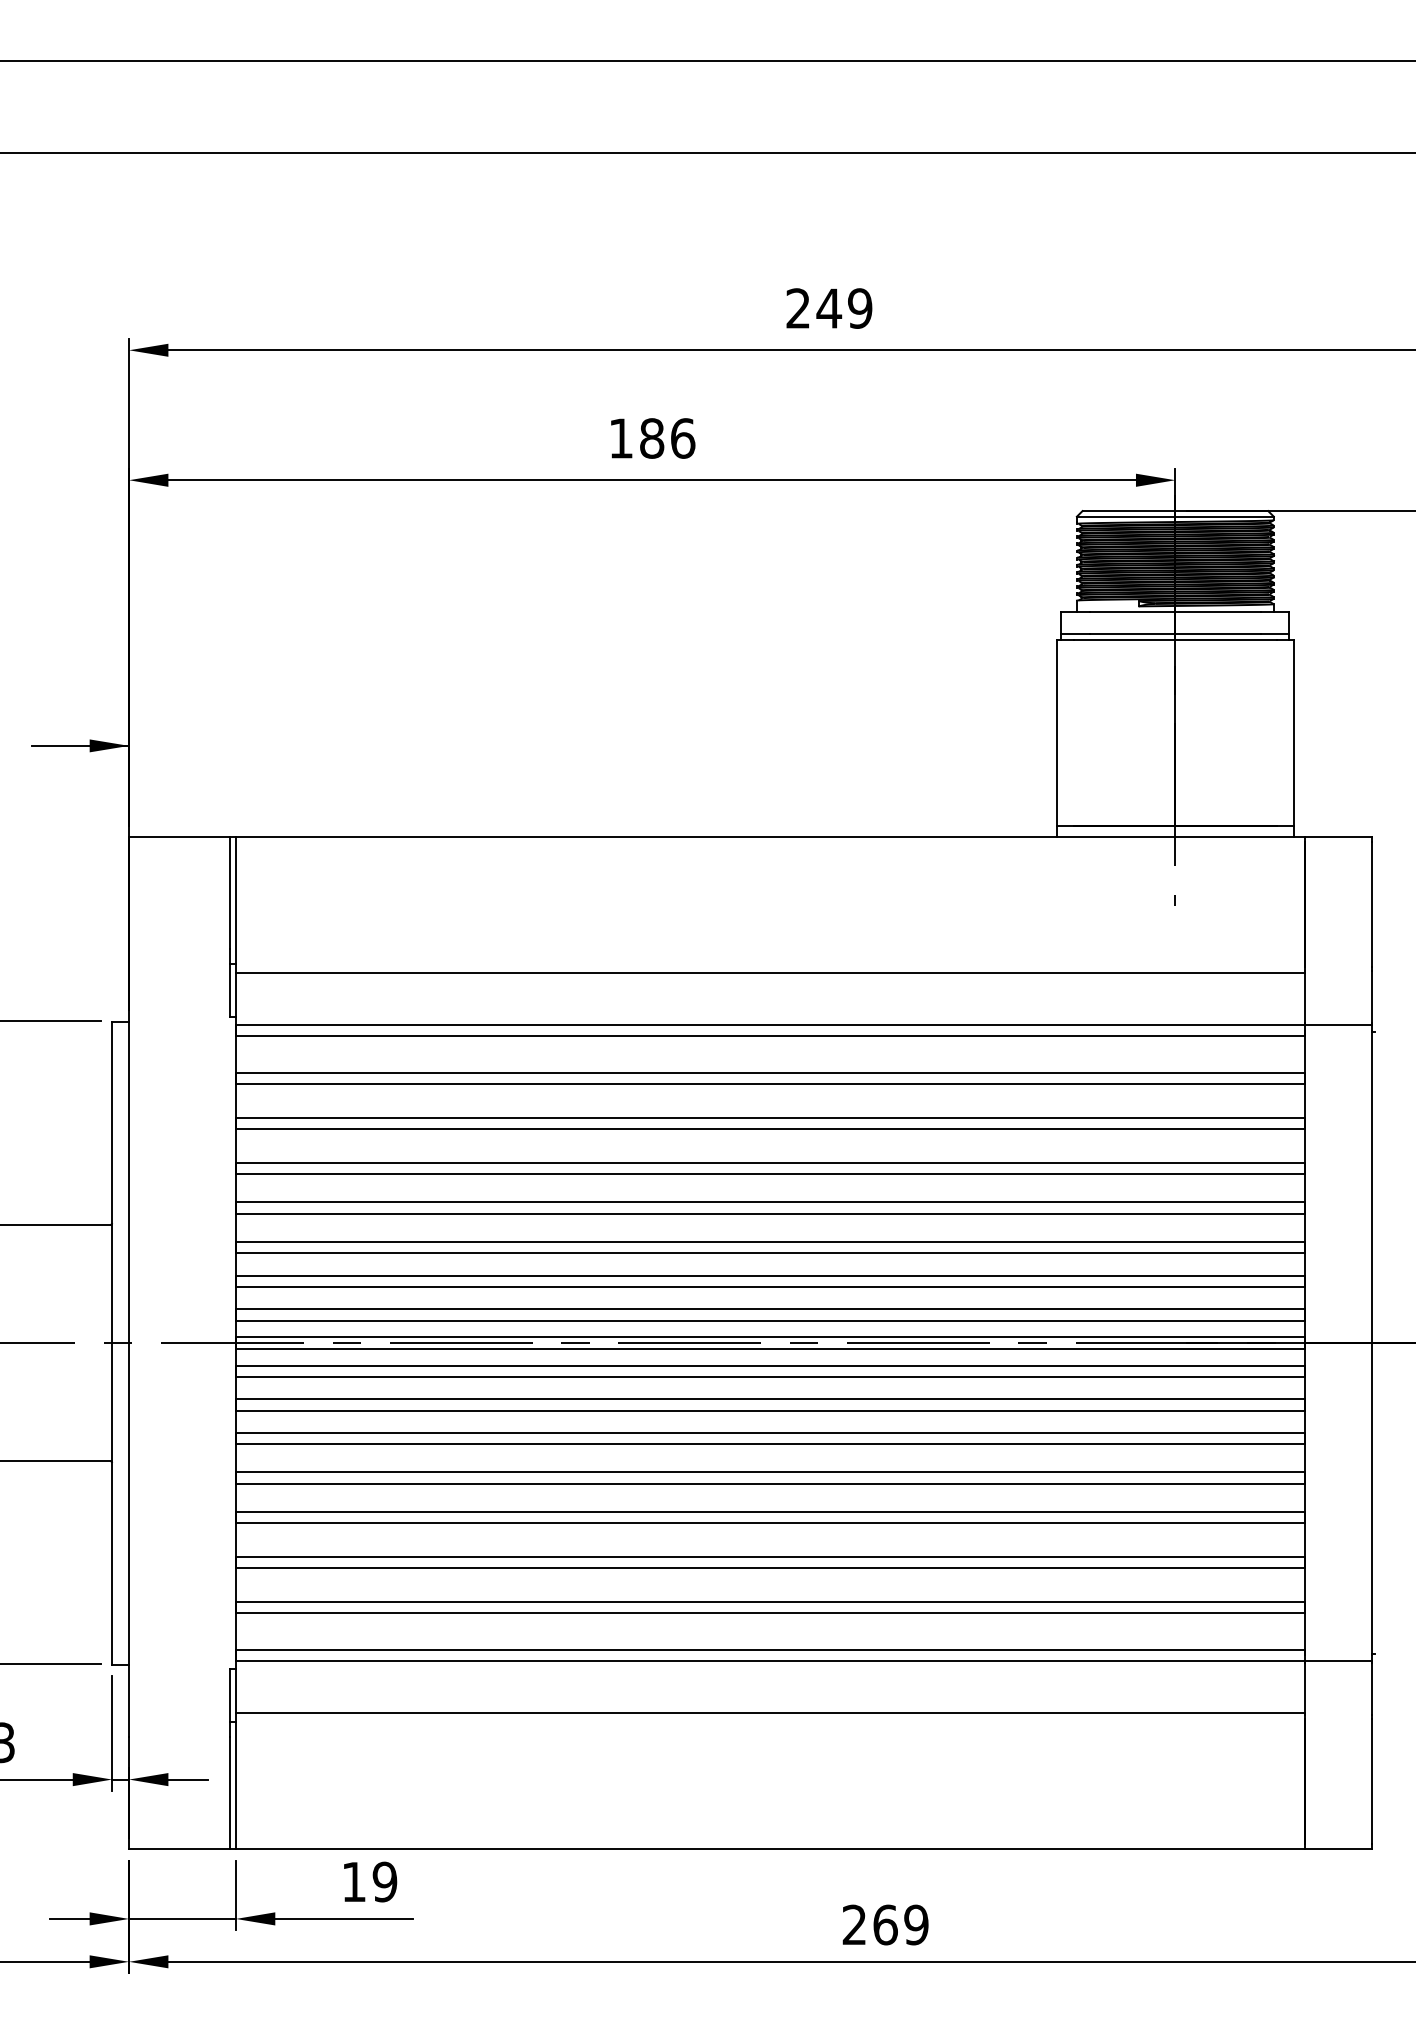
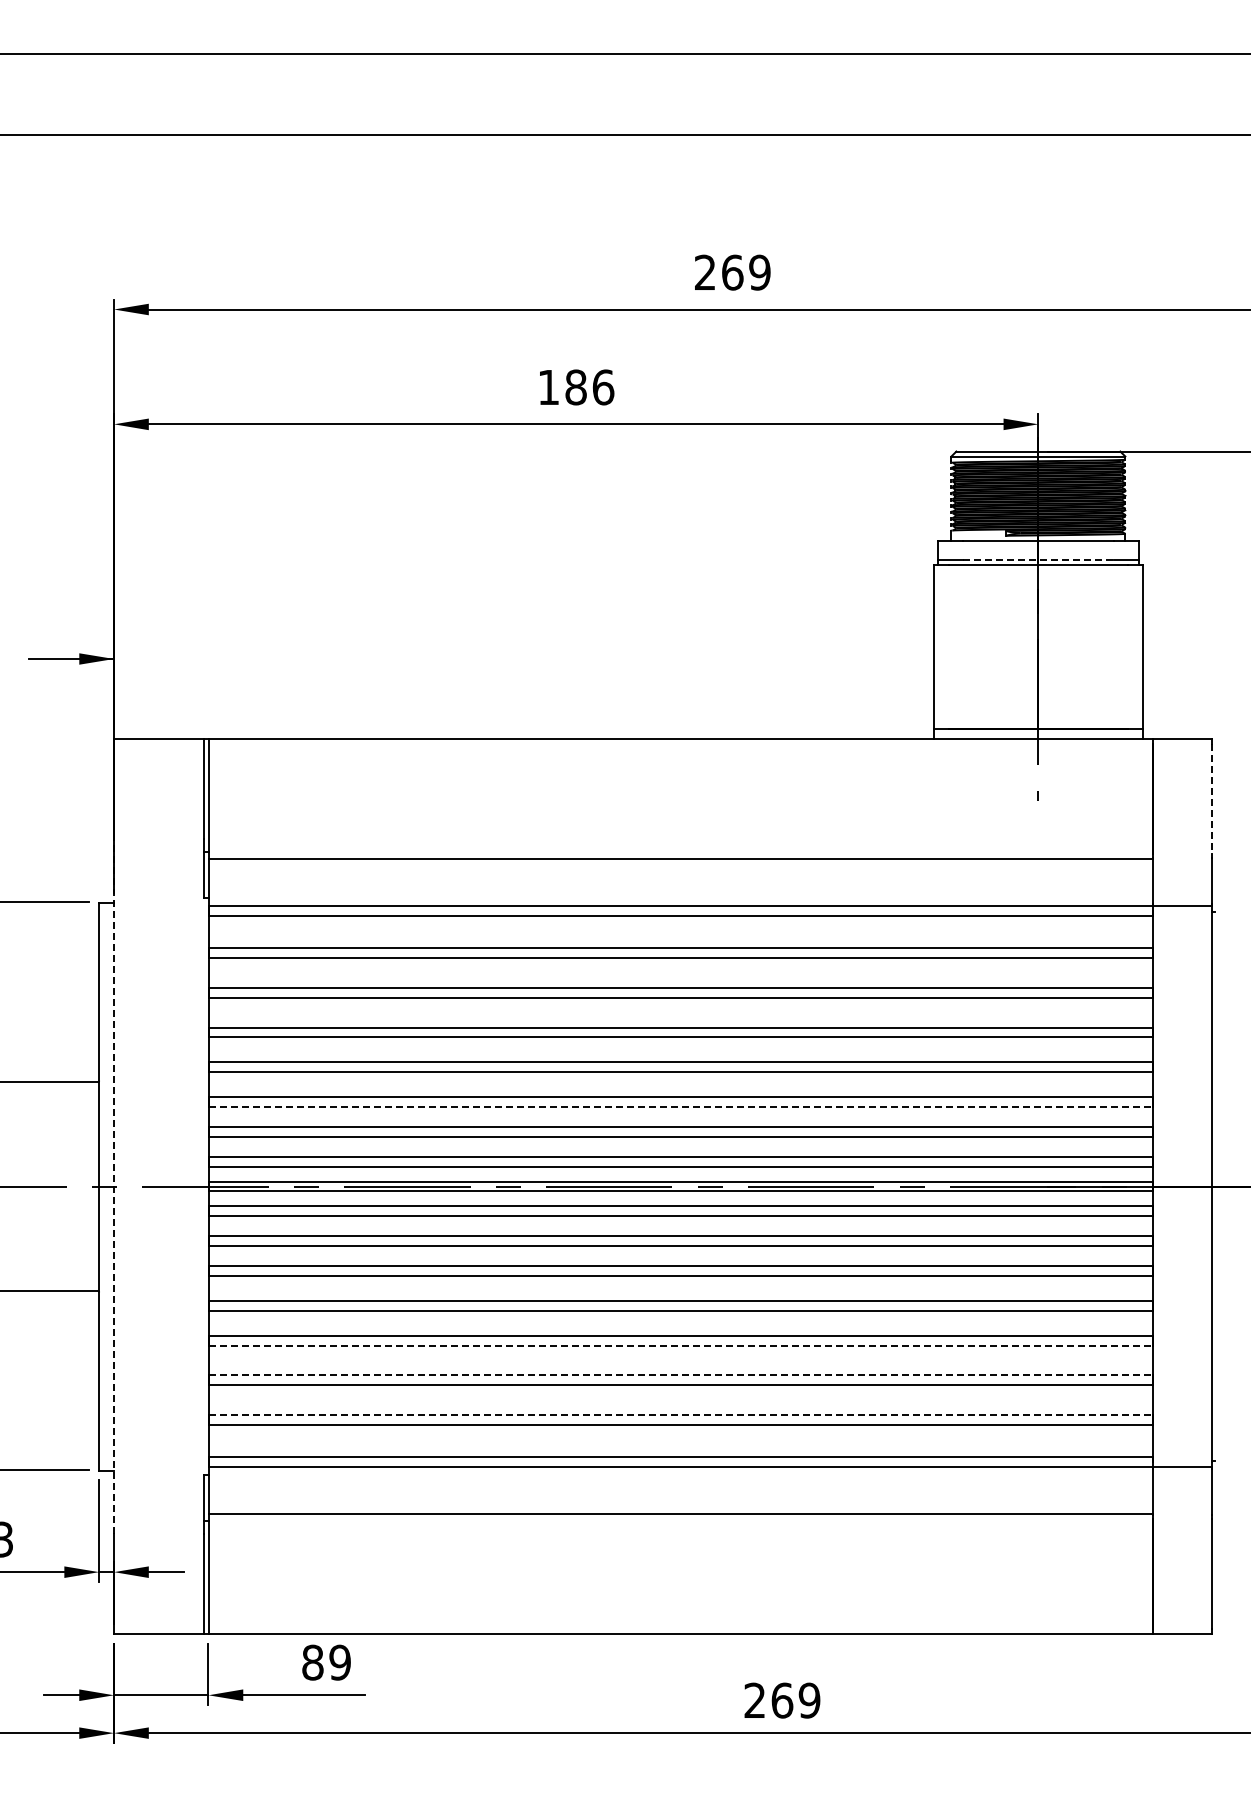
text: (829, 308) -> (732, 272), 249 -> 269
line: (1175, 634) -> (1038, 560), solid -> dashed
line: (1372, 904) -> (1212, 799), solid -> dashed
line: (771, 1253) -> (681, 1107), solid -> dashed
line: (129, 1343) -> (114, 1186), solid -> dashed
line: (771, 1523) -> (681, 1345), solid -> dashed
line: (771, 1556) -> (681, 1375), solid -> dashed
line: (771, 1602) -> (681, 1415), solid -> dashed
text: (353, 1881) -> (312, 1662), 19 -> 89

